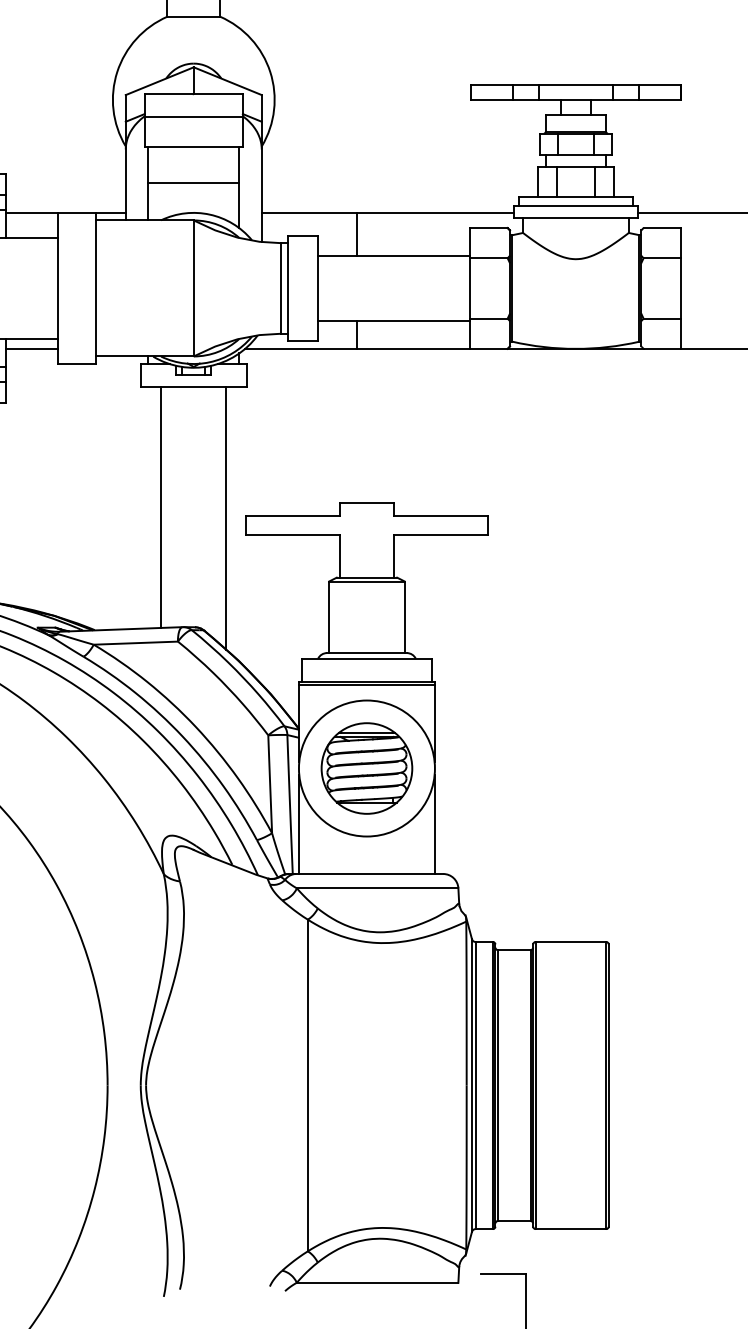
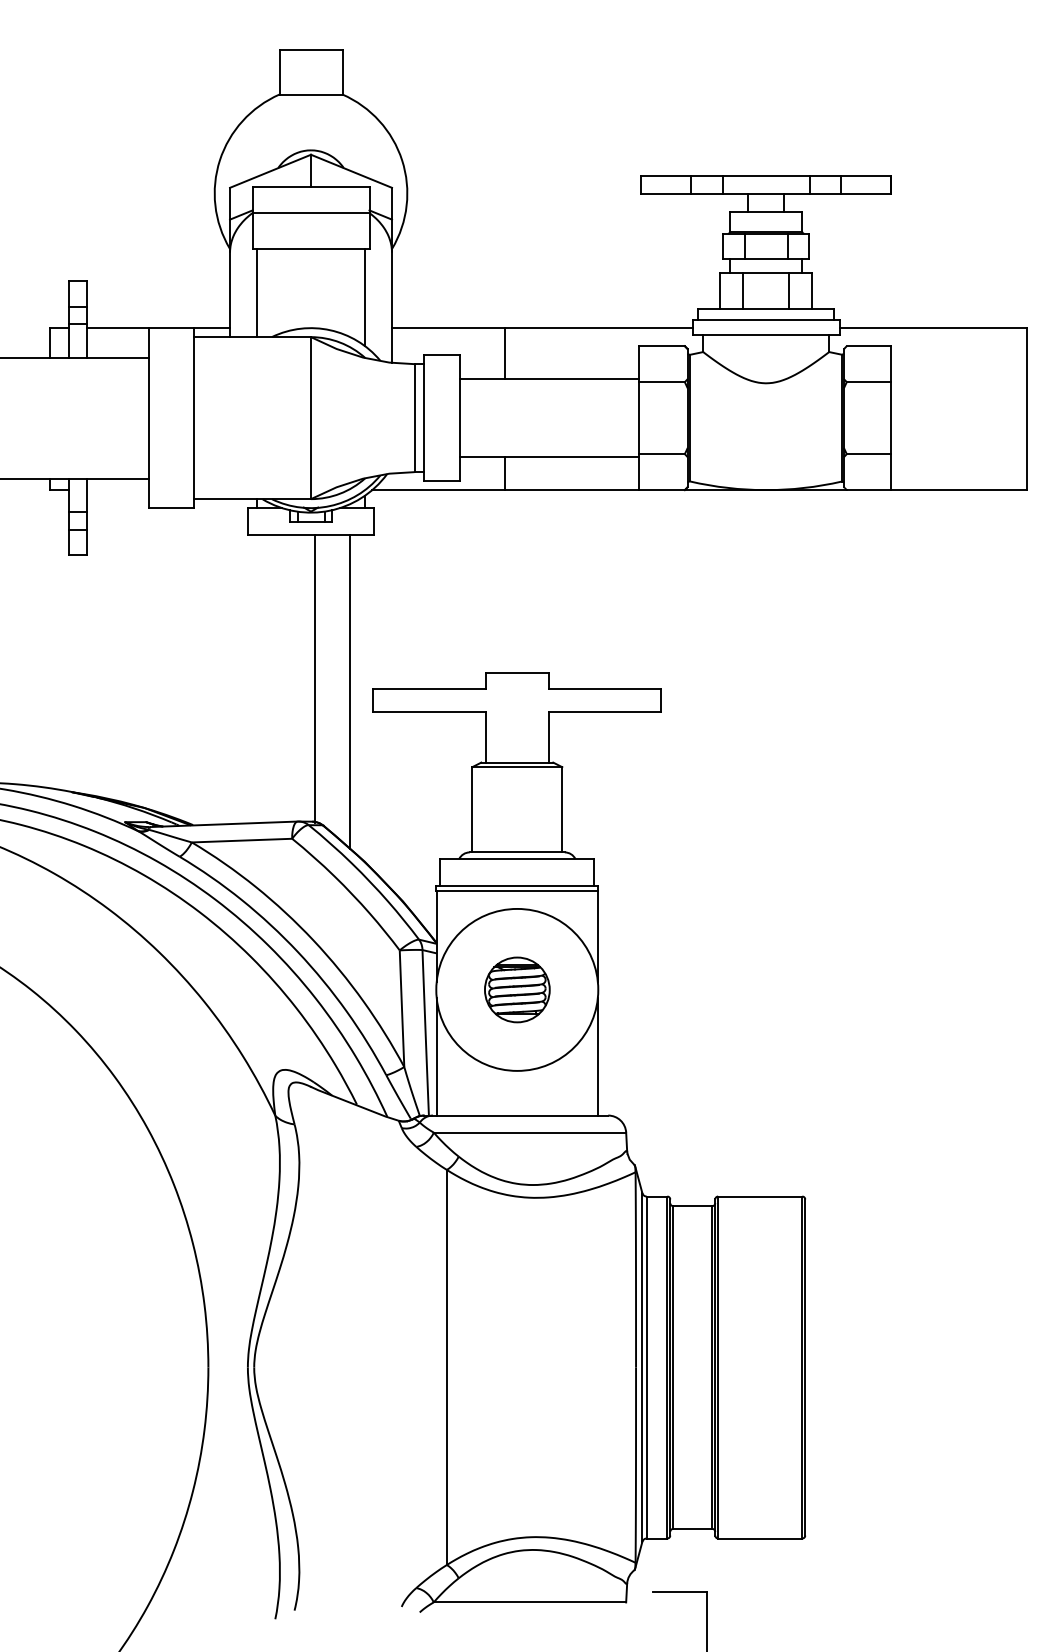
line: (194, 182) -> (311, 292), removed
line: (32, 349) -> (118, 490), removed
line: (161, 507) -> (315, 678), moved
part: (367, 768) -> (517, 989), size x0.6

